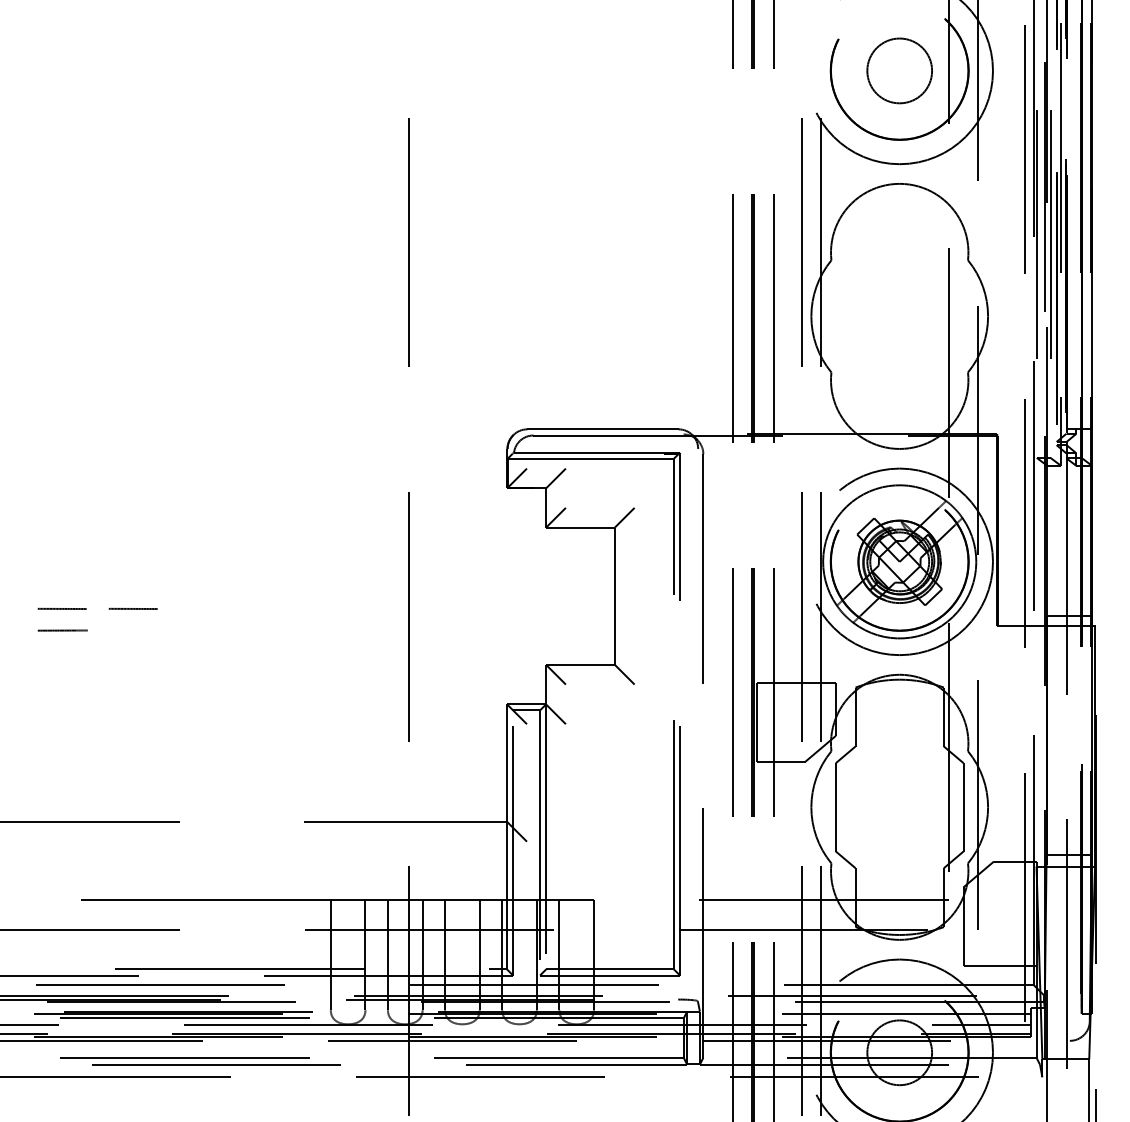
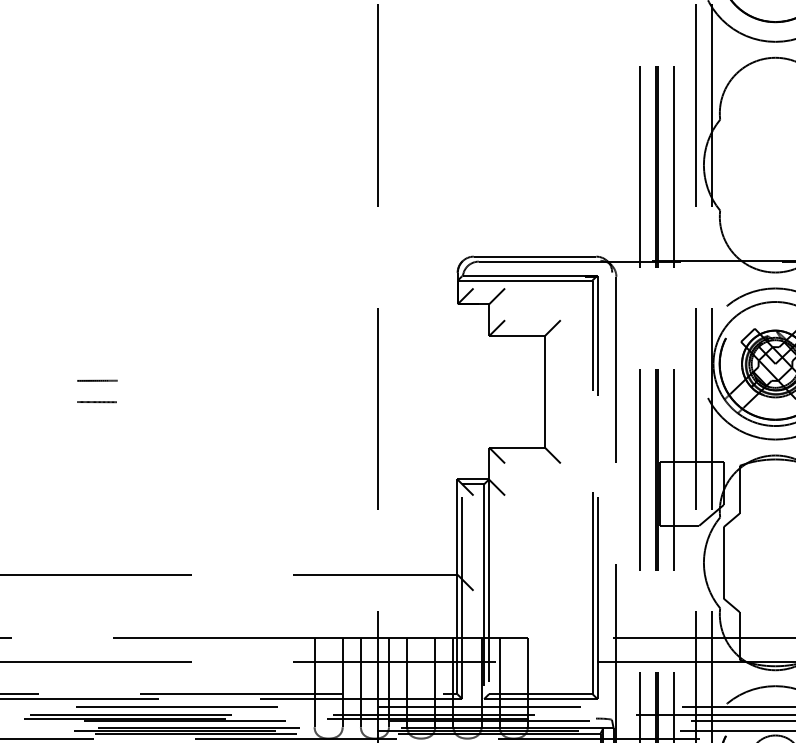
line: (132, 608) -> (153, 401), removed
line: (62, 630) -> (97, 380), moved

